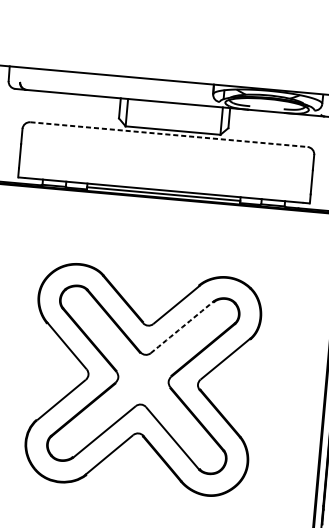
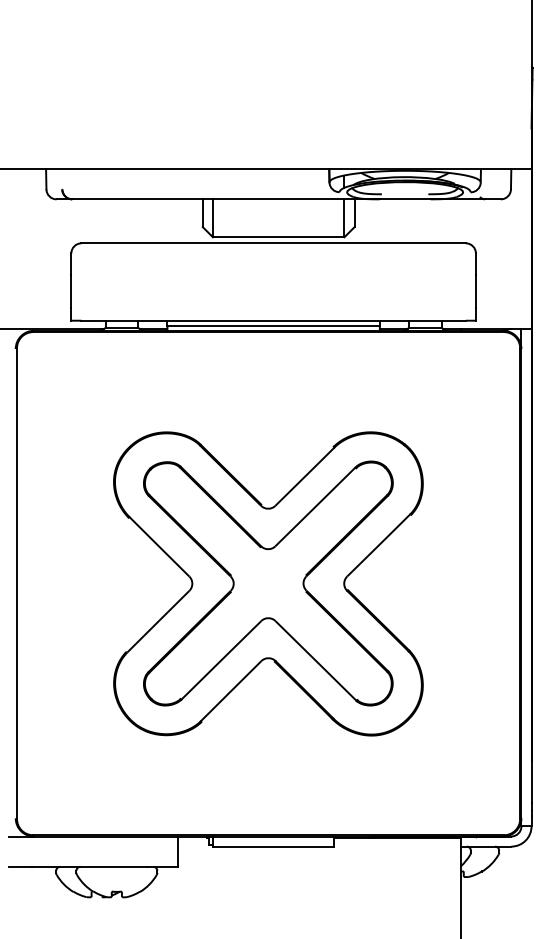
line: (169, 134) -> (274, 243), dashed -> solid
arc: (182, 327) -> (315, 506), dashed -> solid

